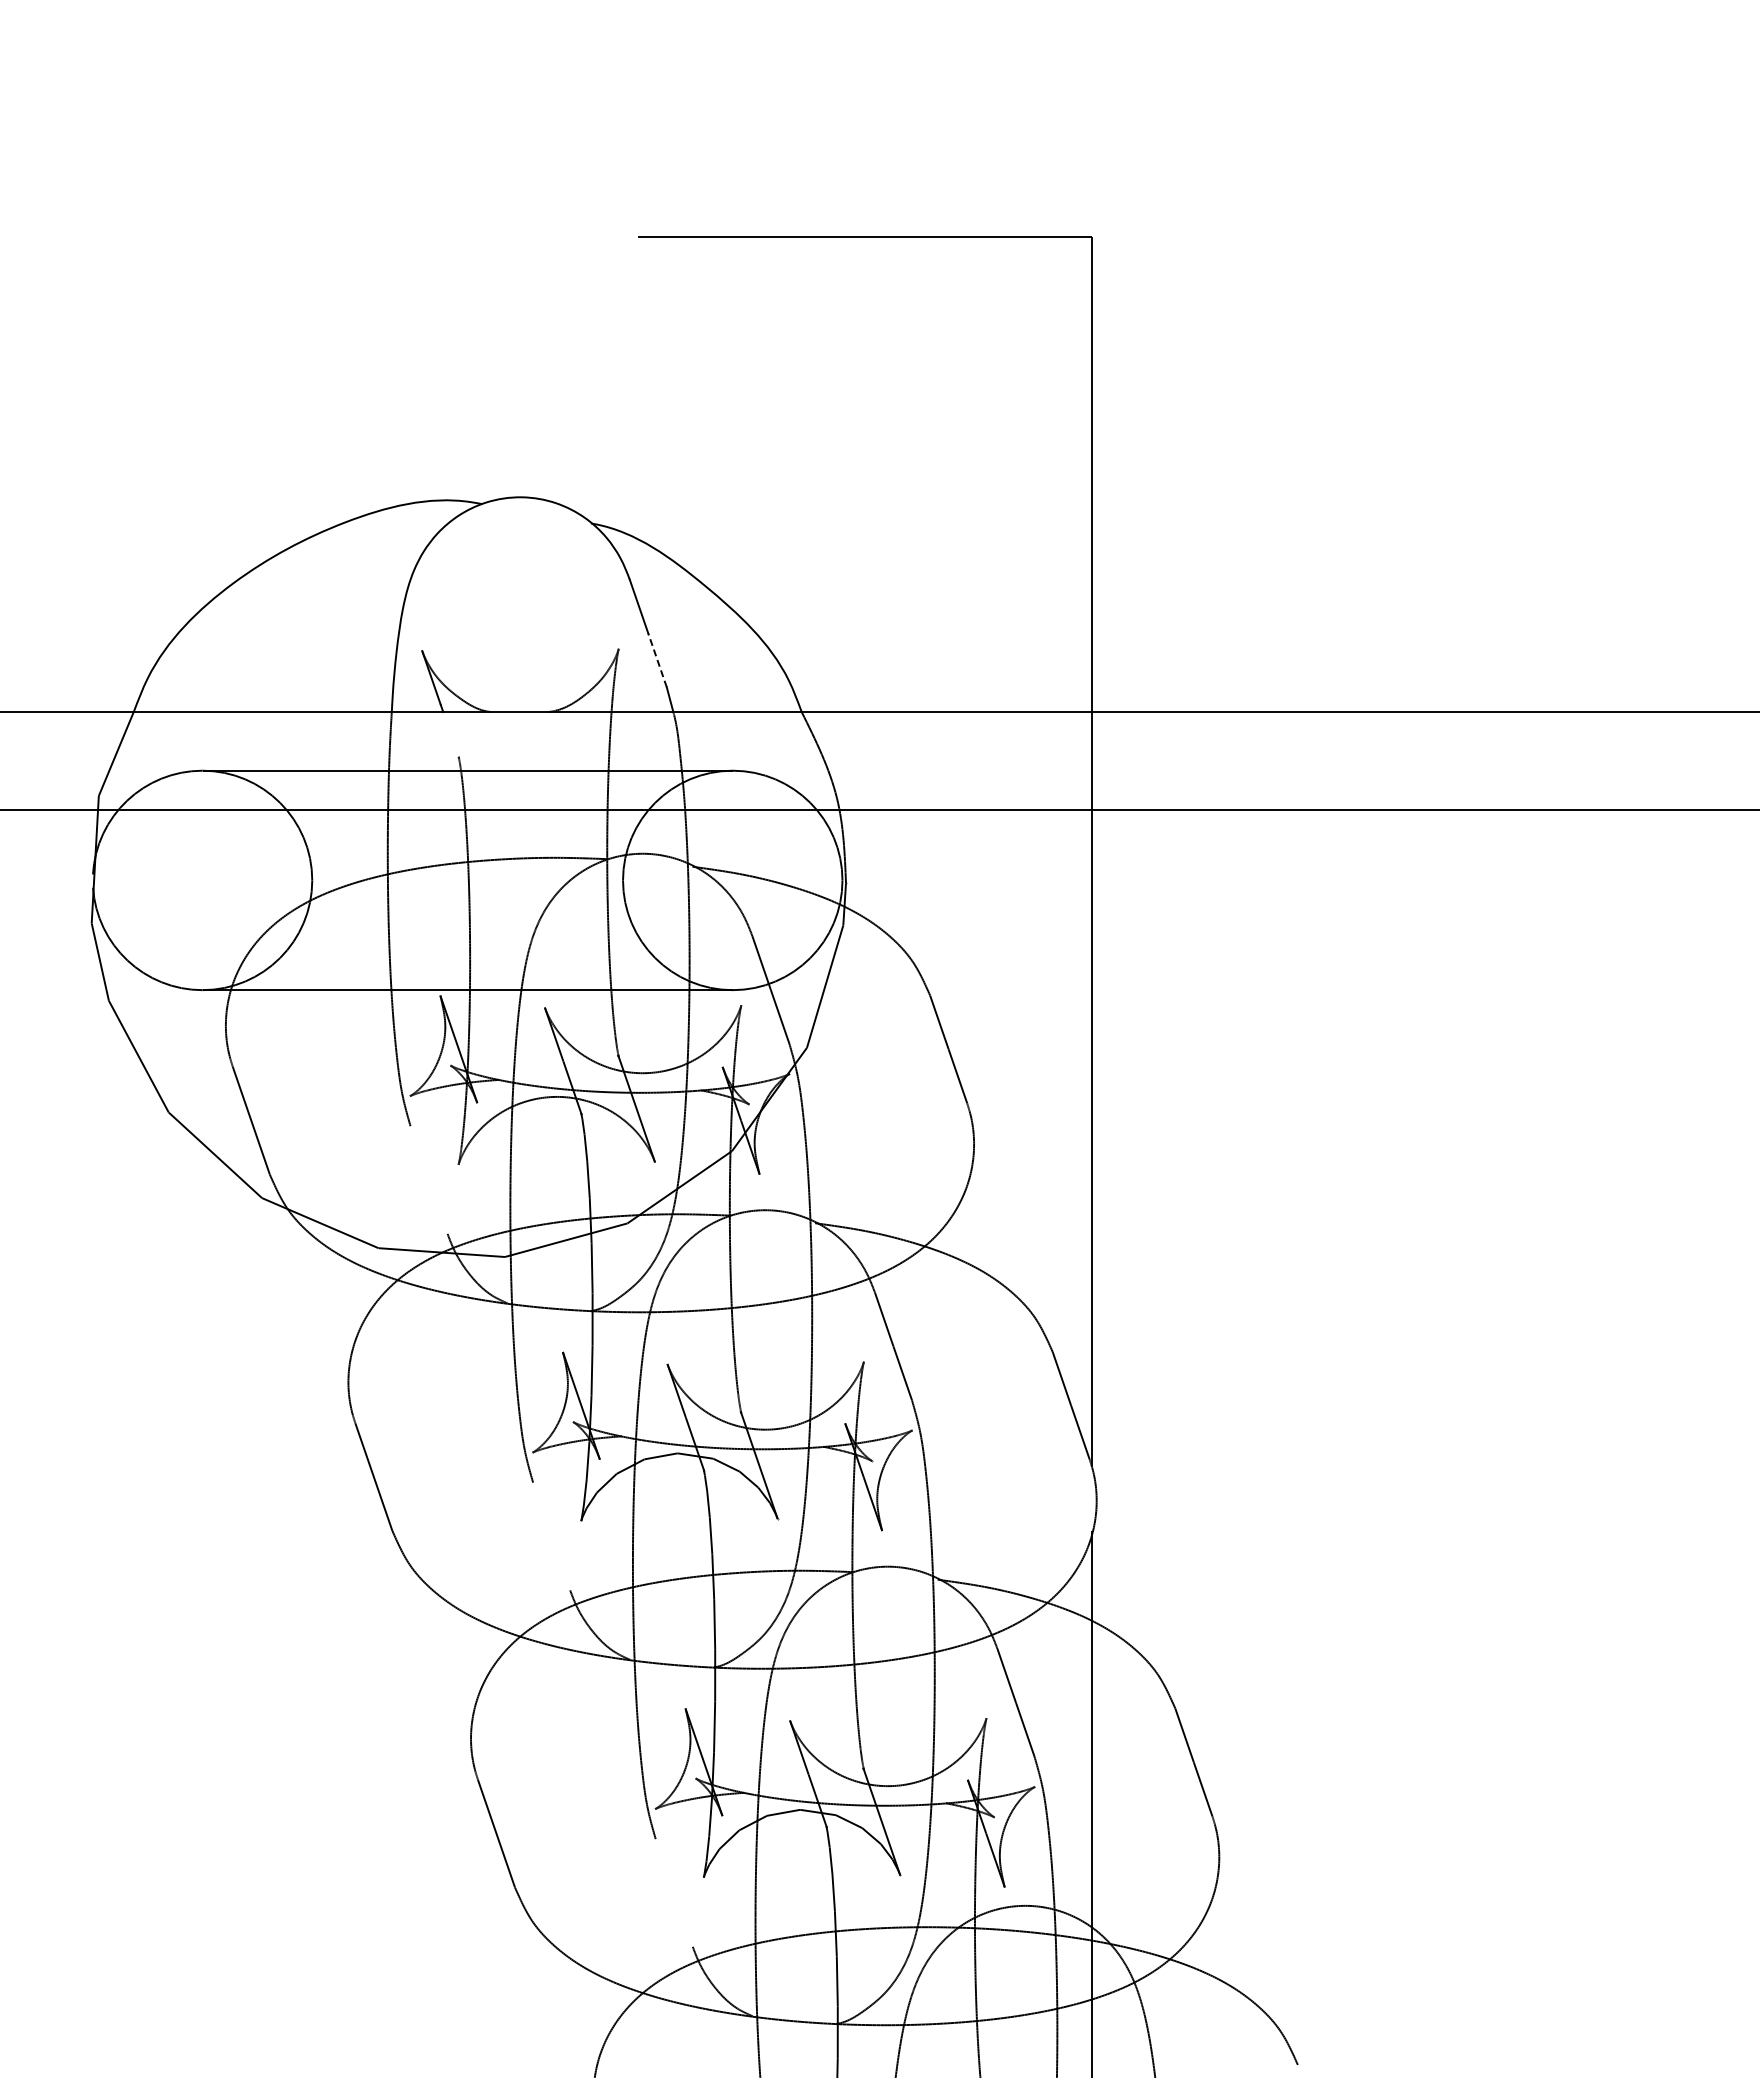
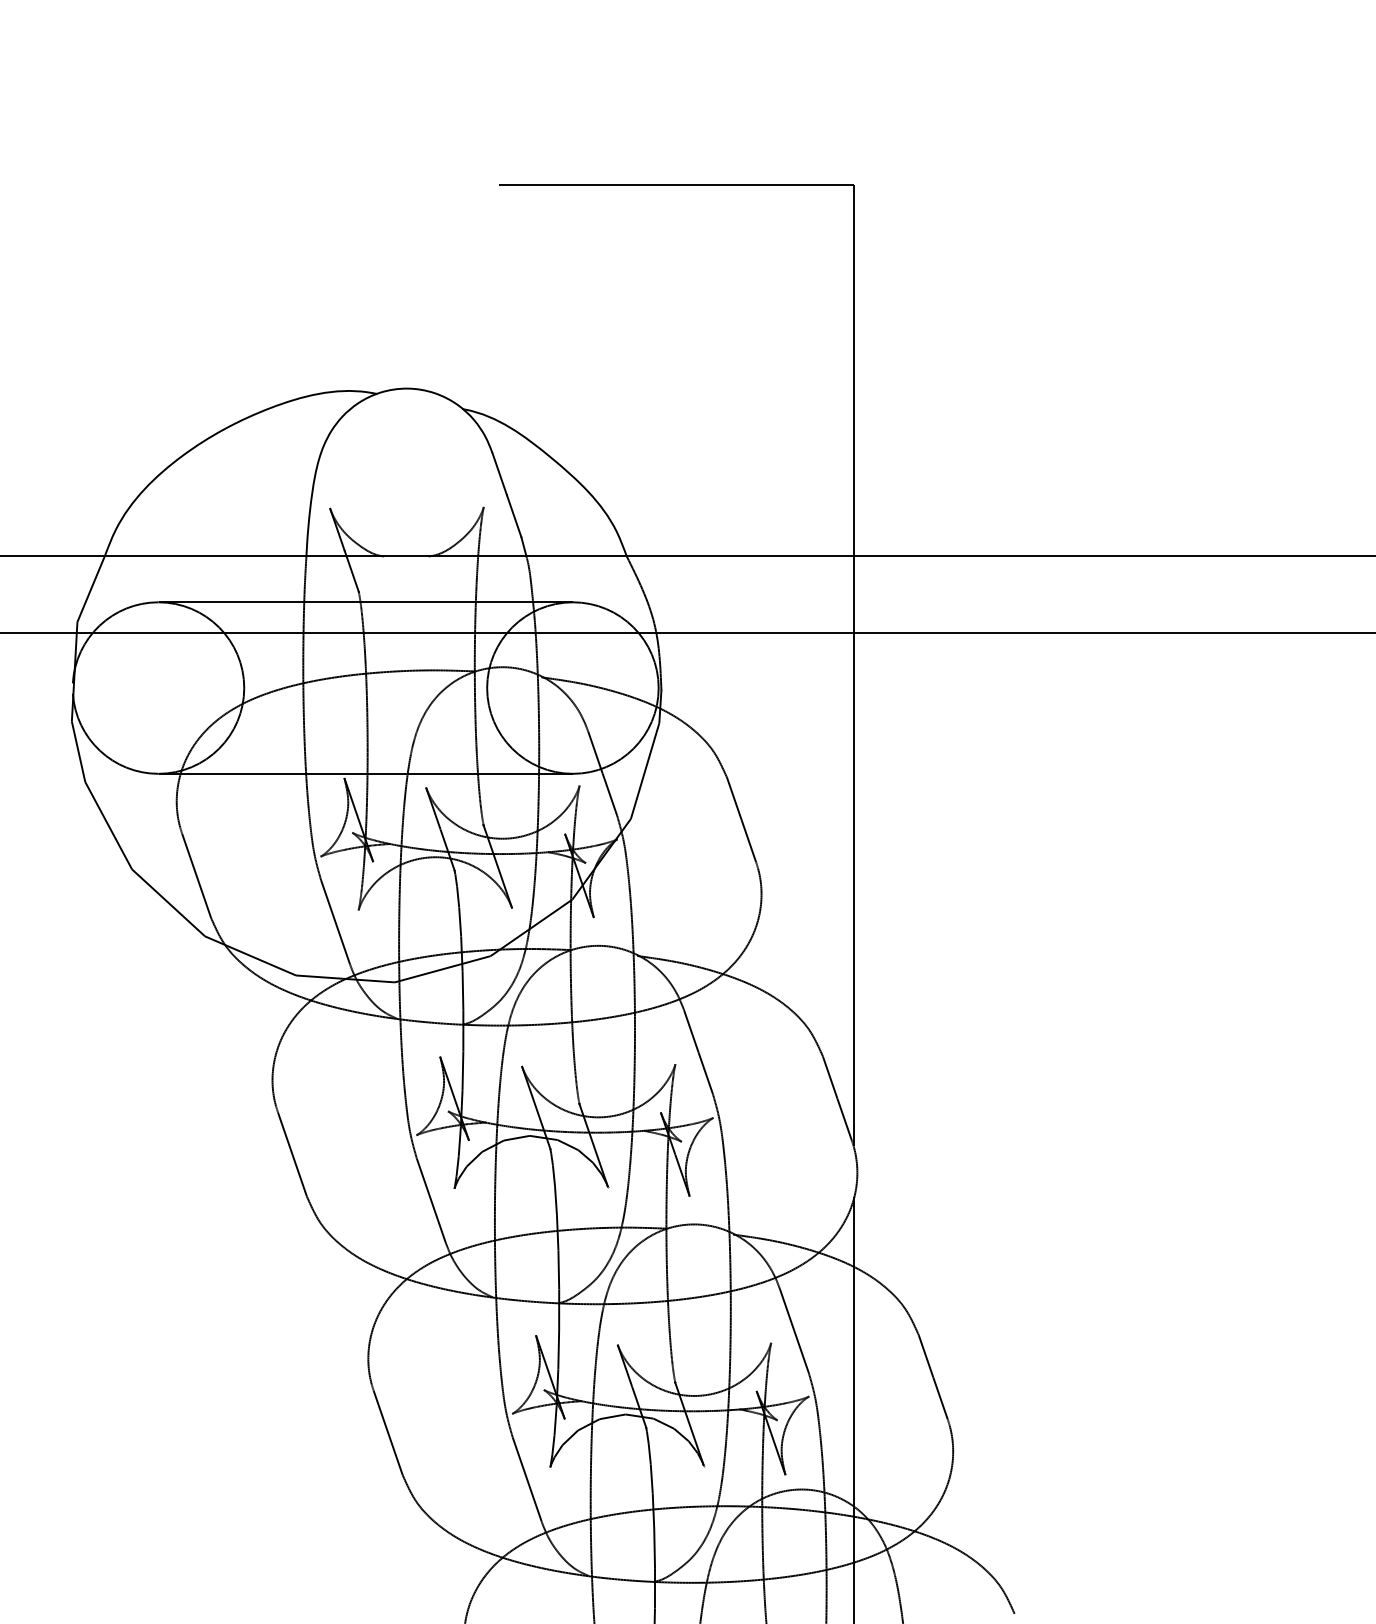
line: (657, 660) -> (514, 516), dashed -> solid
line: (451, 735) -> (353, 574), added
line: (428, 1179) -> (335, 921), added
line: (551, 1536) -> (431, 1200), added
line: (673, 1892) -> (526, 1479), added

